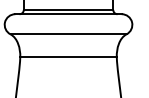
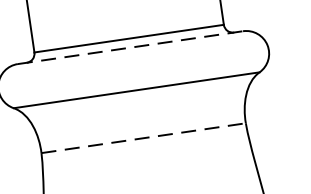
line: (69, 14) -> (132, 47), solid -> dashed
line: (69, 56) -> (145, 136), solid -> dashed

